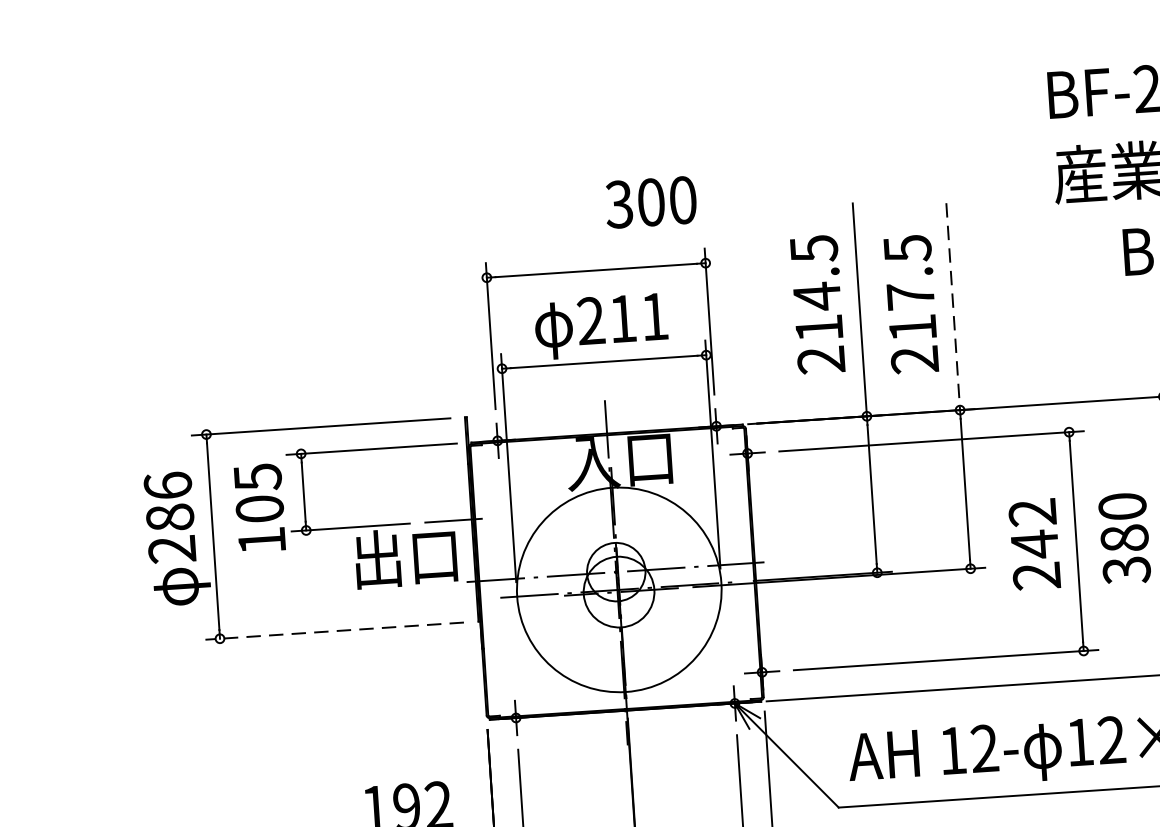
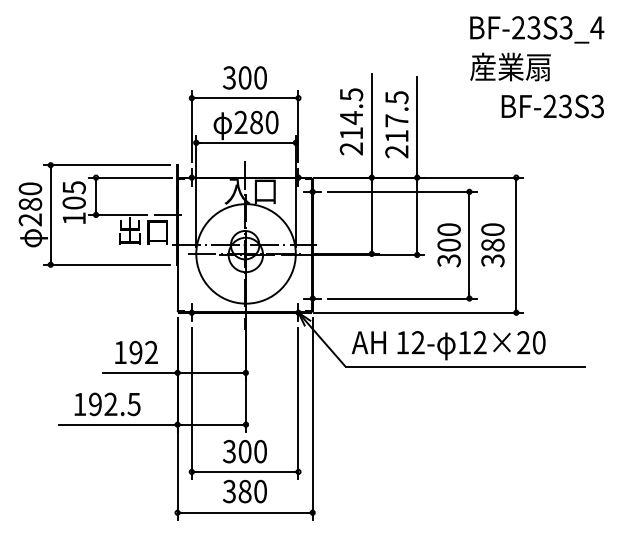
text: (650, 201) -> (244, 77), moved
line: (953, 307) -> (417, 127), dashed -> solid
text: (639, 317) -> (264, 122), 211 -> 280
text: (168, 485) -> (30, 188), 286 -> 280
text: (1033, 545) -> (448, 245), 242 -> 300
line: (334, 630) -> (106, 264), dashed -> solid

